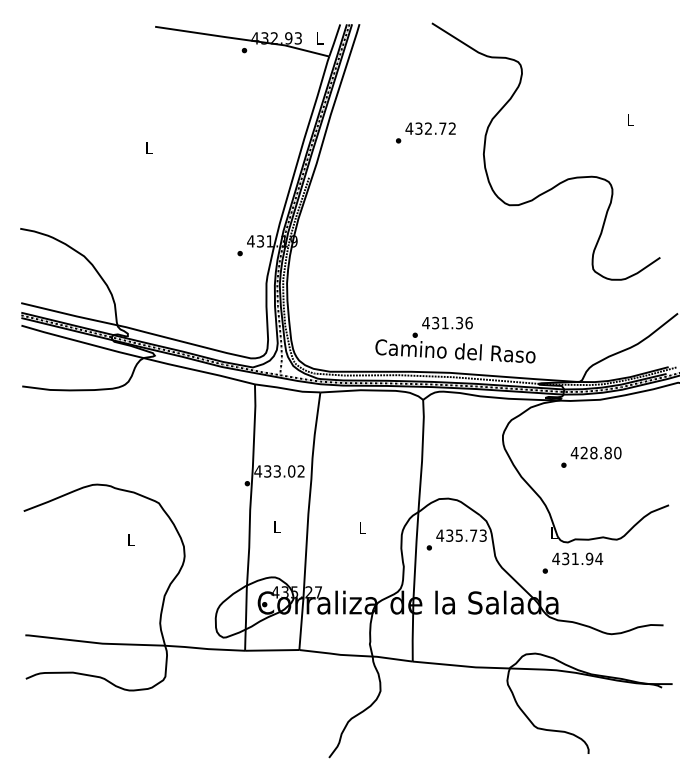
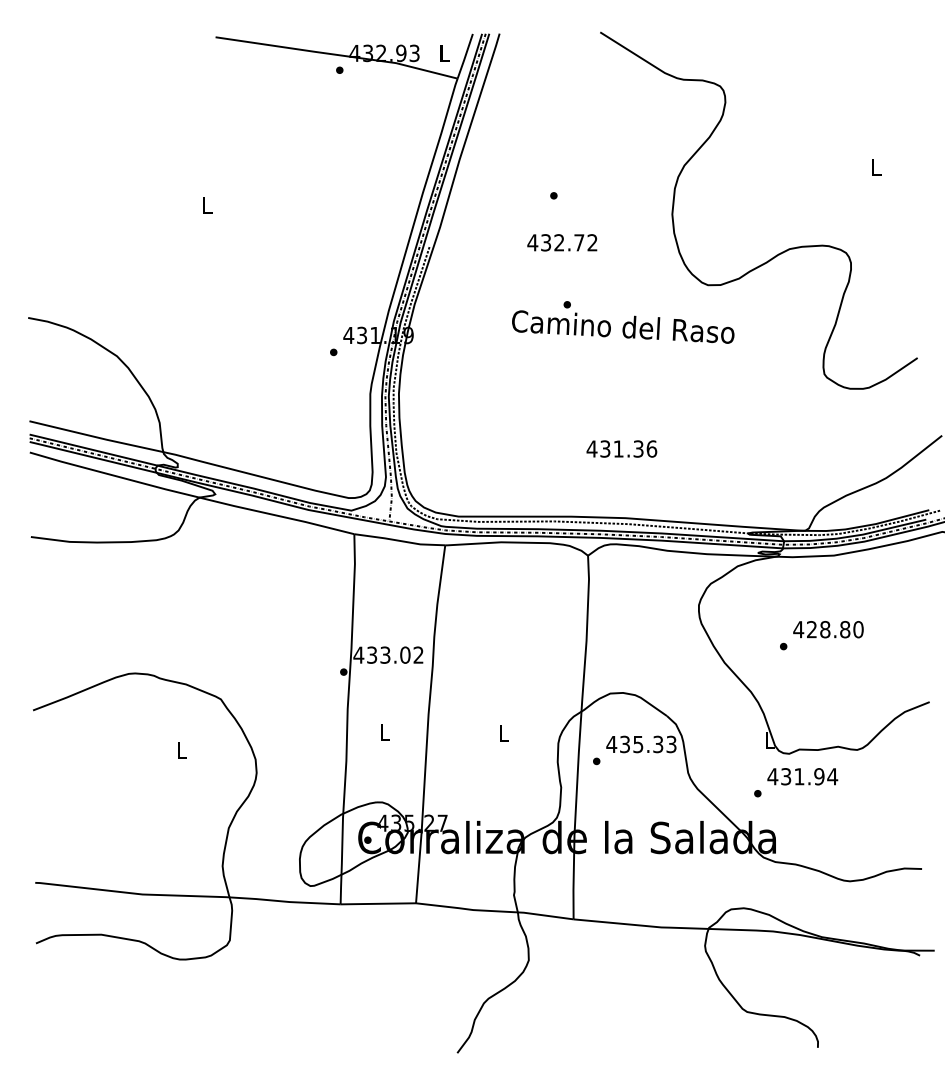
text: (430, 128) -> (562, 242), moved
text: (455, 347) -> (623, 321), moved
text: (473, 535) -> (658, 744), 435.73 -> 435.33

